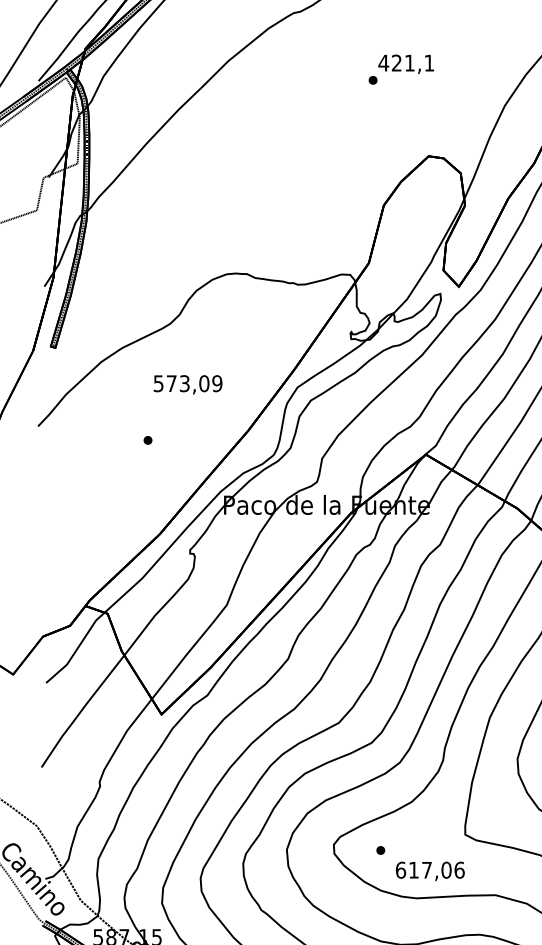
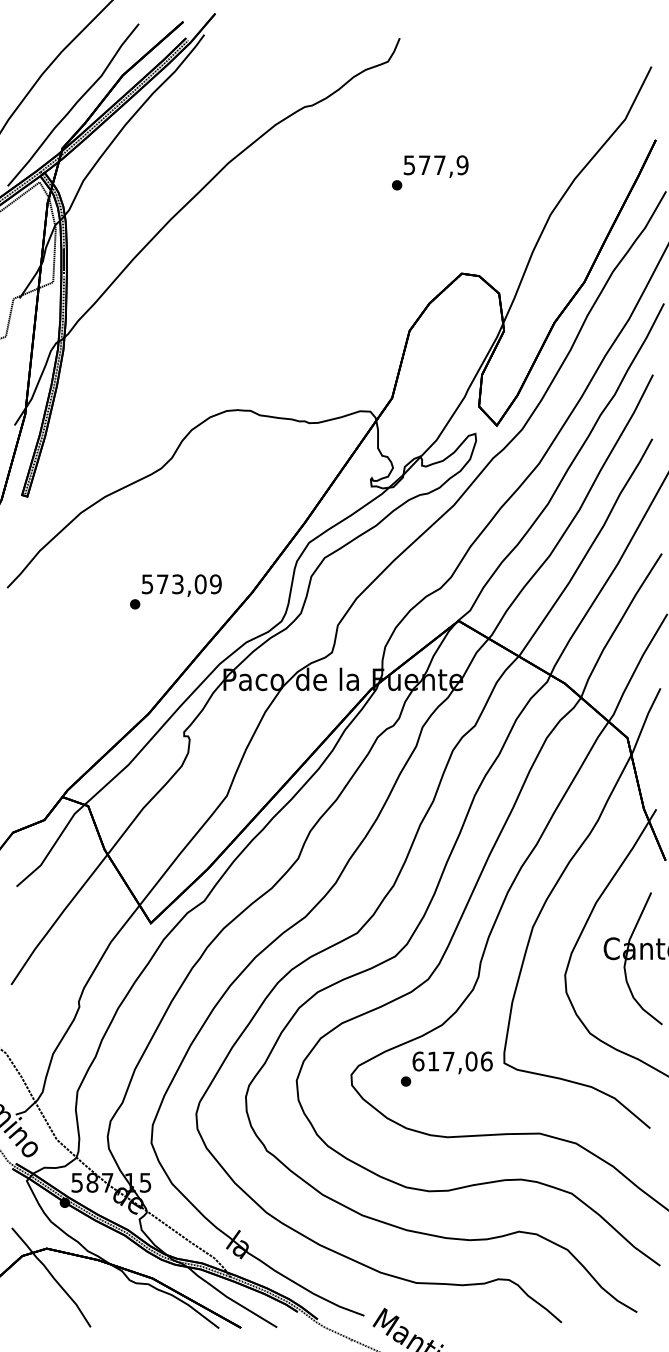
text: (406, 63) -> (435, 165), 421,1 -> 577,9
text: (187, 384) -> (181, 585), moved
text: (430, 871) -> (452, 1062), moved

